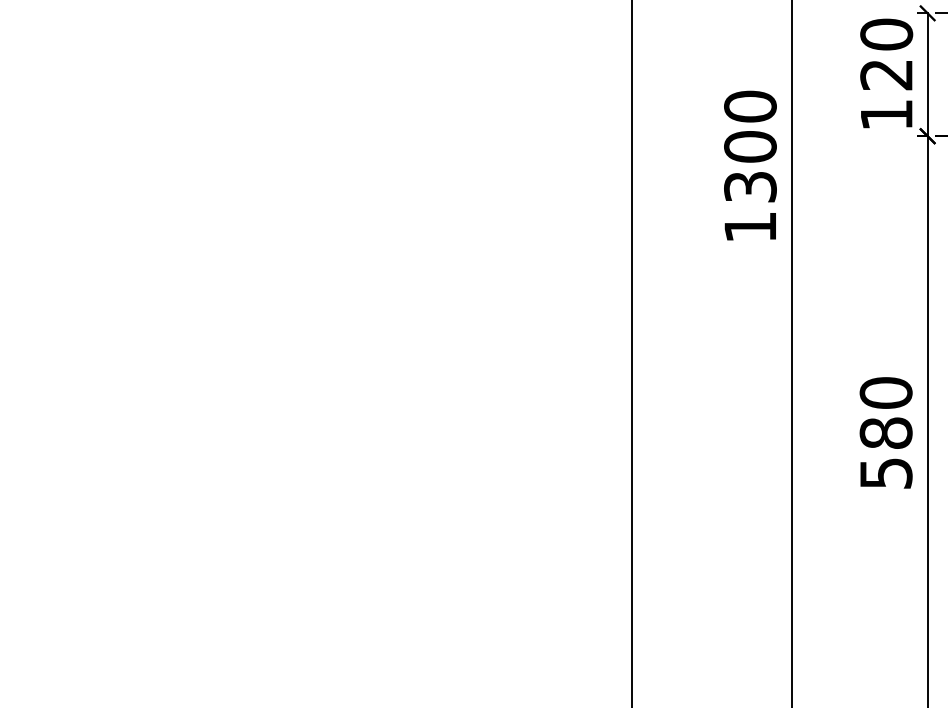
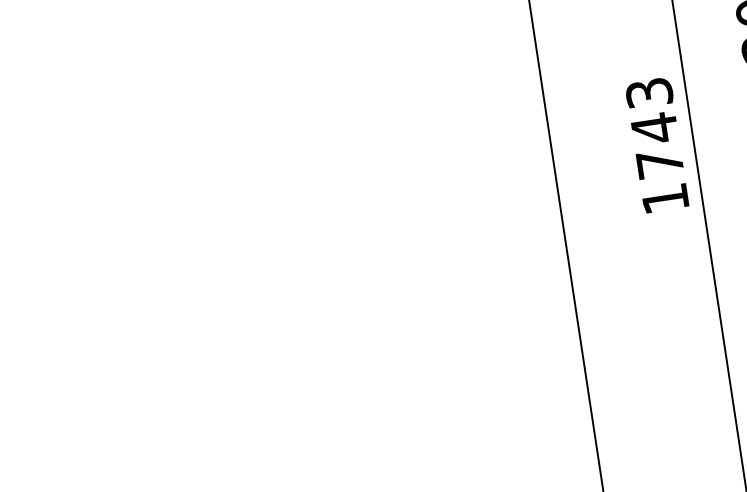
text: (750, 146) -> (654, 128), 1300 -> 1743

